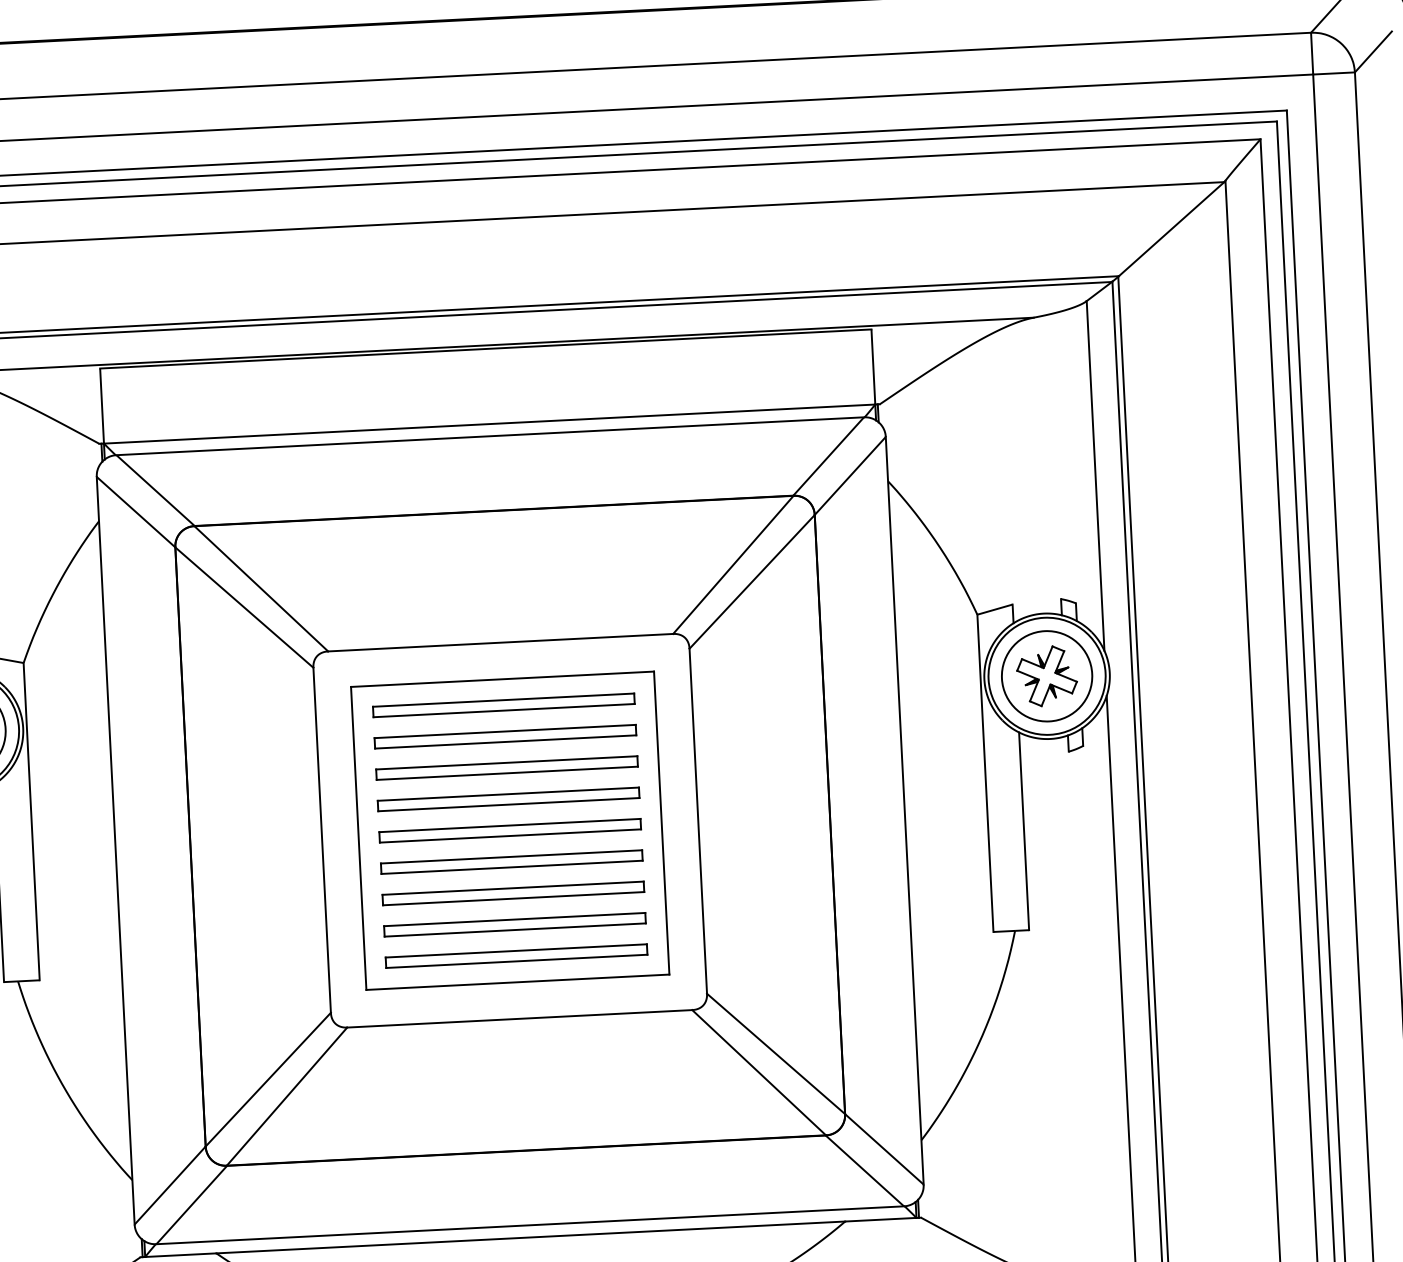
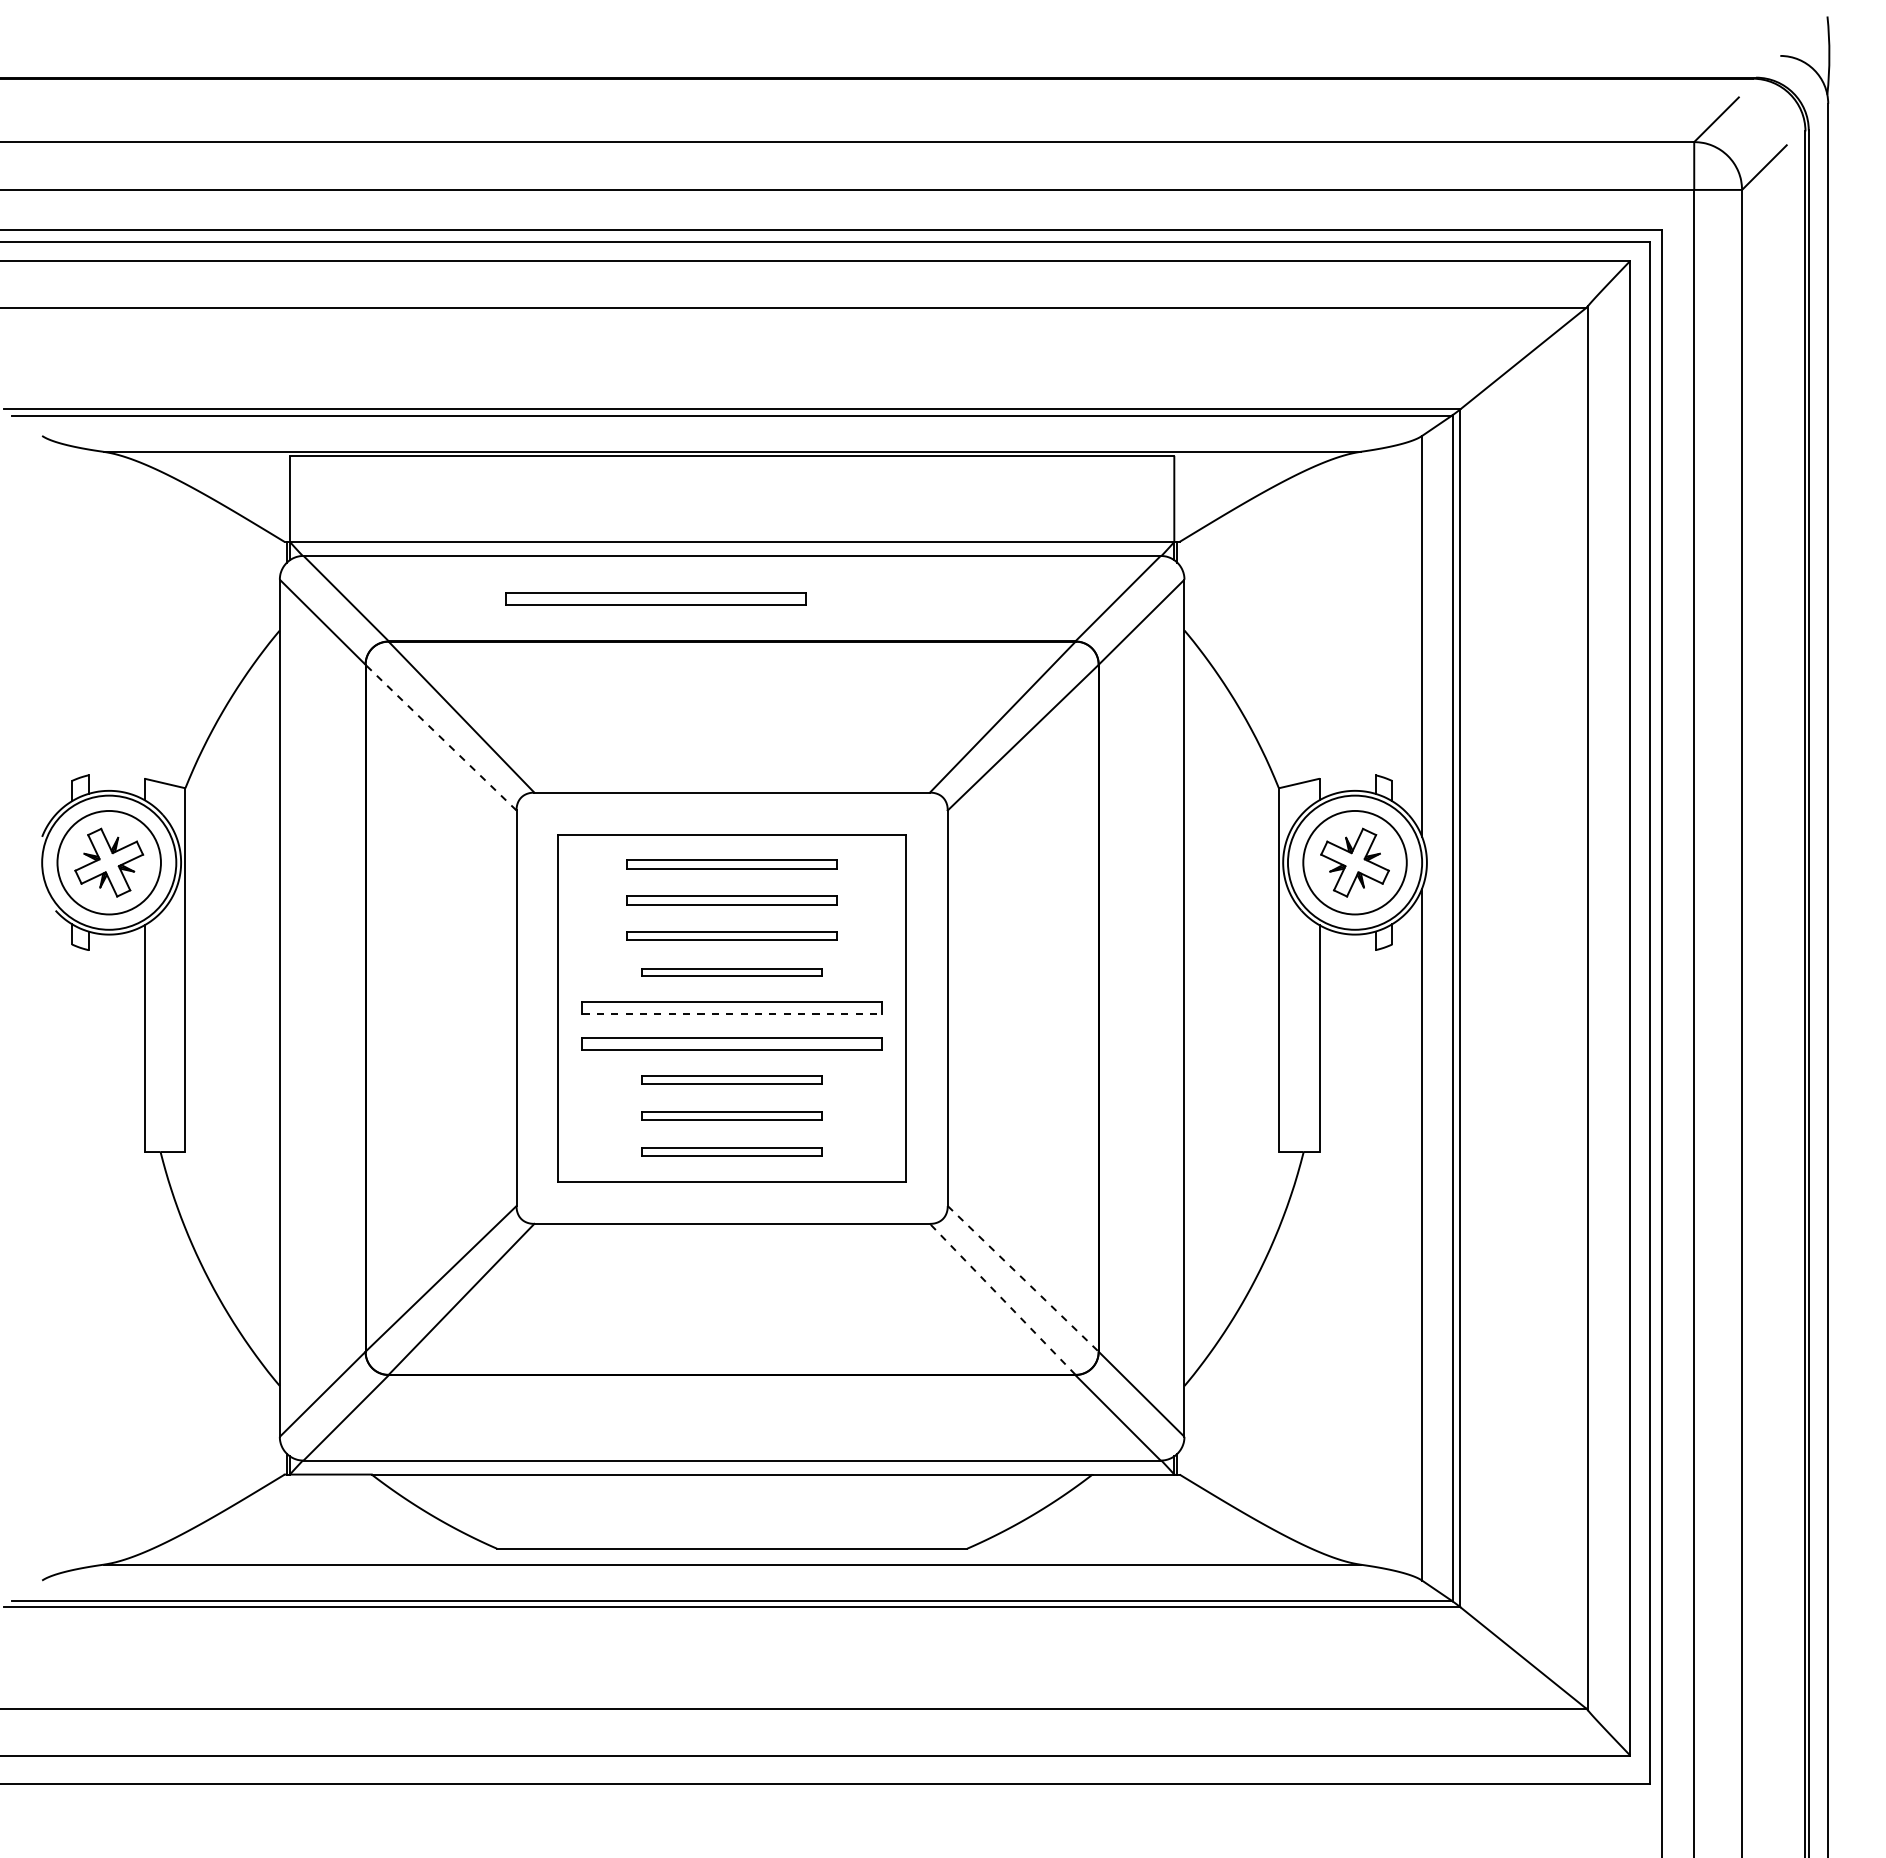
part: (425, 476) -> (655, 598), added
line: (244, 607) -> (441, 737), solid -> dashed
part: (503, 705) -> (731, 864), size x0.7
part: (504, 735) -> (731, 899), size x0.7
part: (506, 767) -> (731, 935), size x0.7
part: (508, 798) -> (731, 971), size x0.6
line: (510, 836) -> (732, 1014), solid -> dashed
part: (512, 892) -> (731, 1079), size x0.6
part: (514, 924) -> (731, 1115), size x0.6
part: (515, 955) -> (731, 1151), size x0.6
line: (776, 1053) -> (1023, 1278), solid -> dashed
line: (758, 1072) -> (1002, 1299), solid -> dashed

